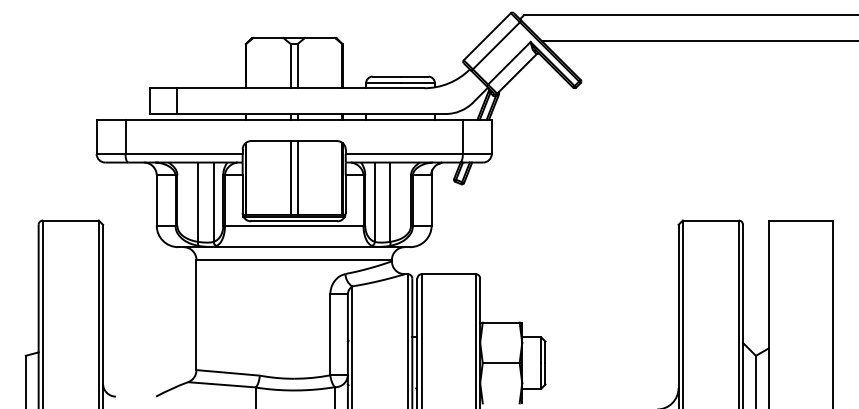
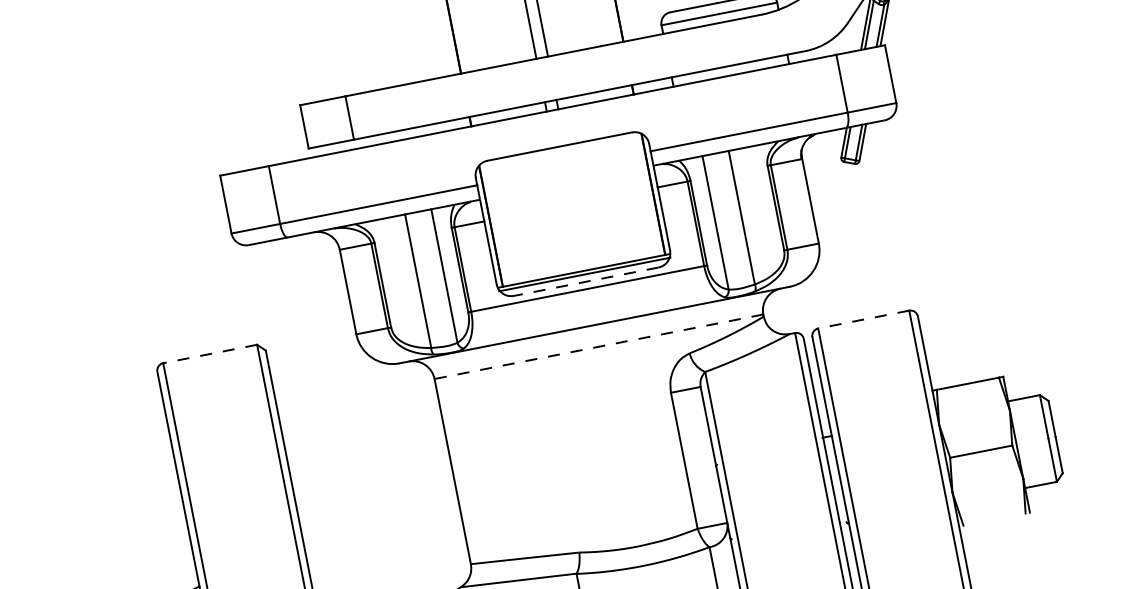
line: (290, 177) -> (565, 209), removed
line: (297, 177) -> (577, 206), removed
line: (70, 220) -> (209, 354), solid -> dashed
line: (294, 221) -> (586, 281), solid -> dashed
line: (294, 260) -> (599, 347), solid -> dashed
line: (448, 274) -> (863, 320), solid -> dashed

